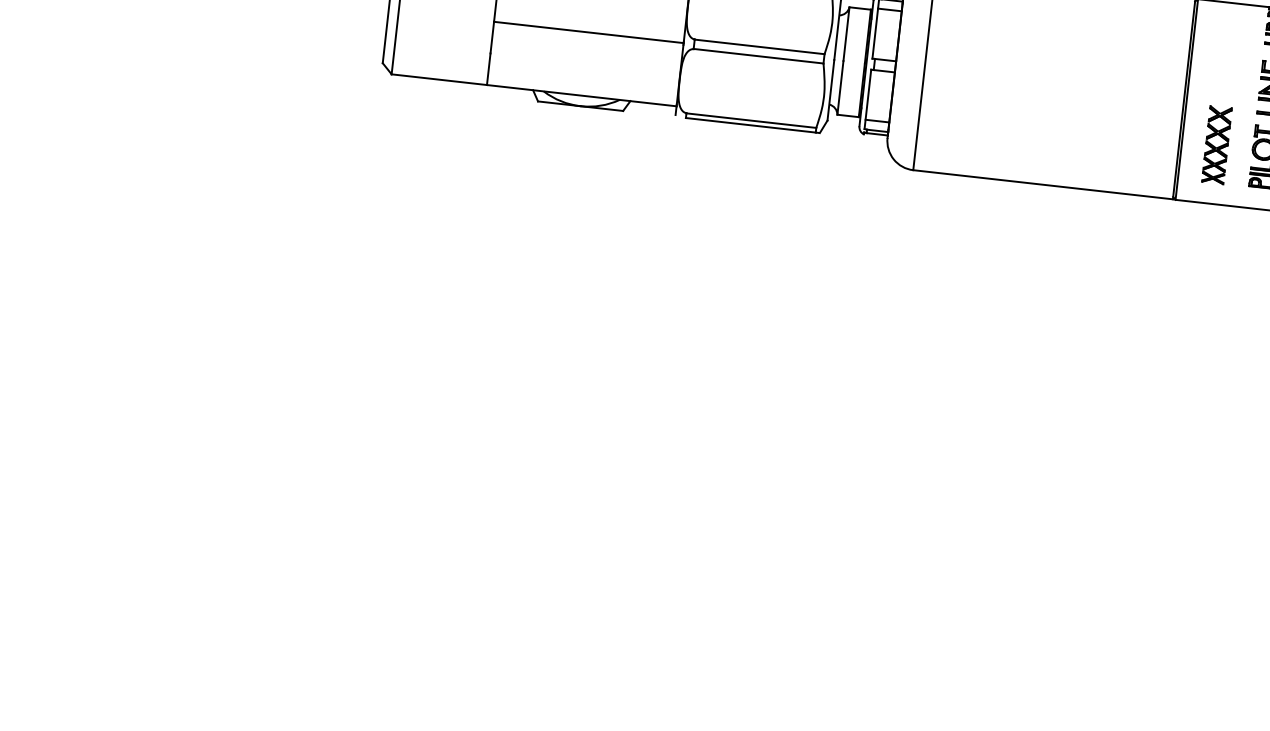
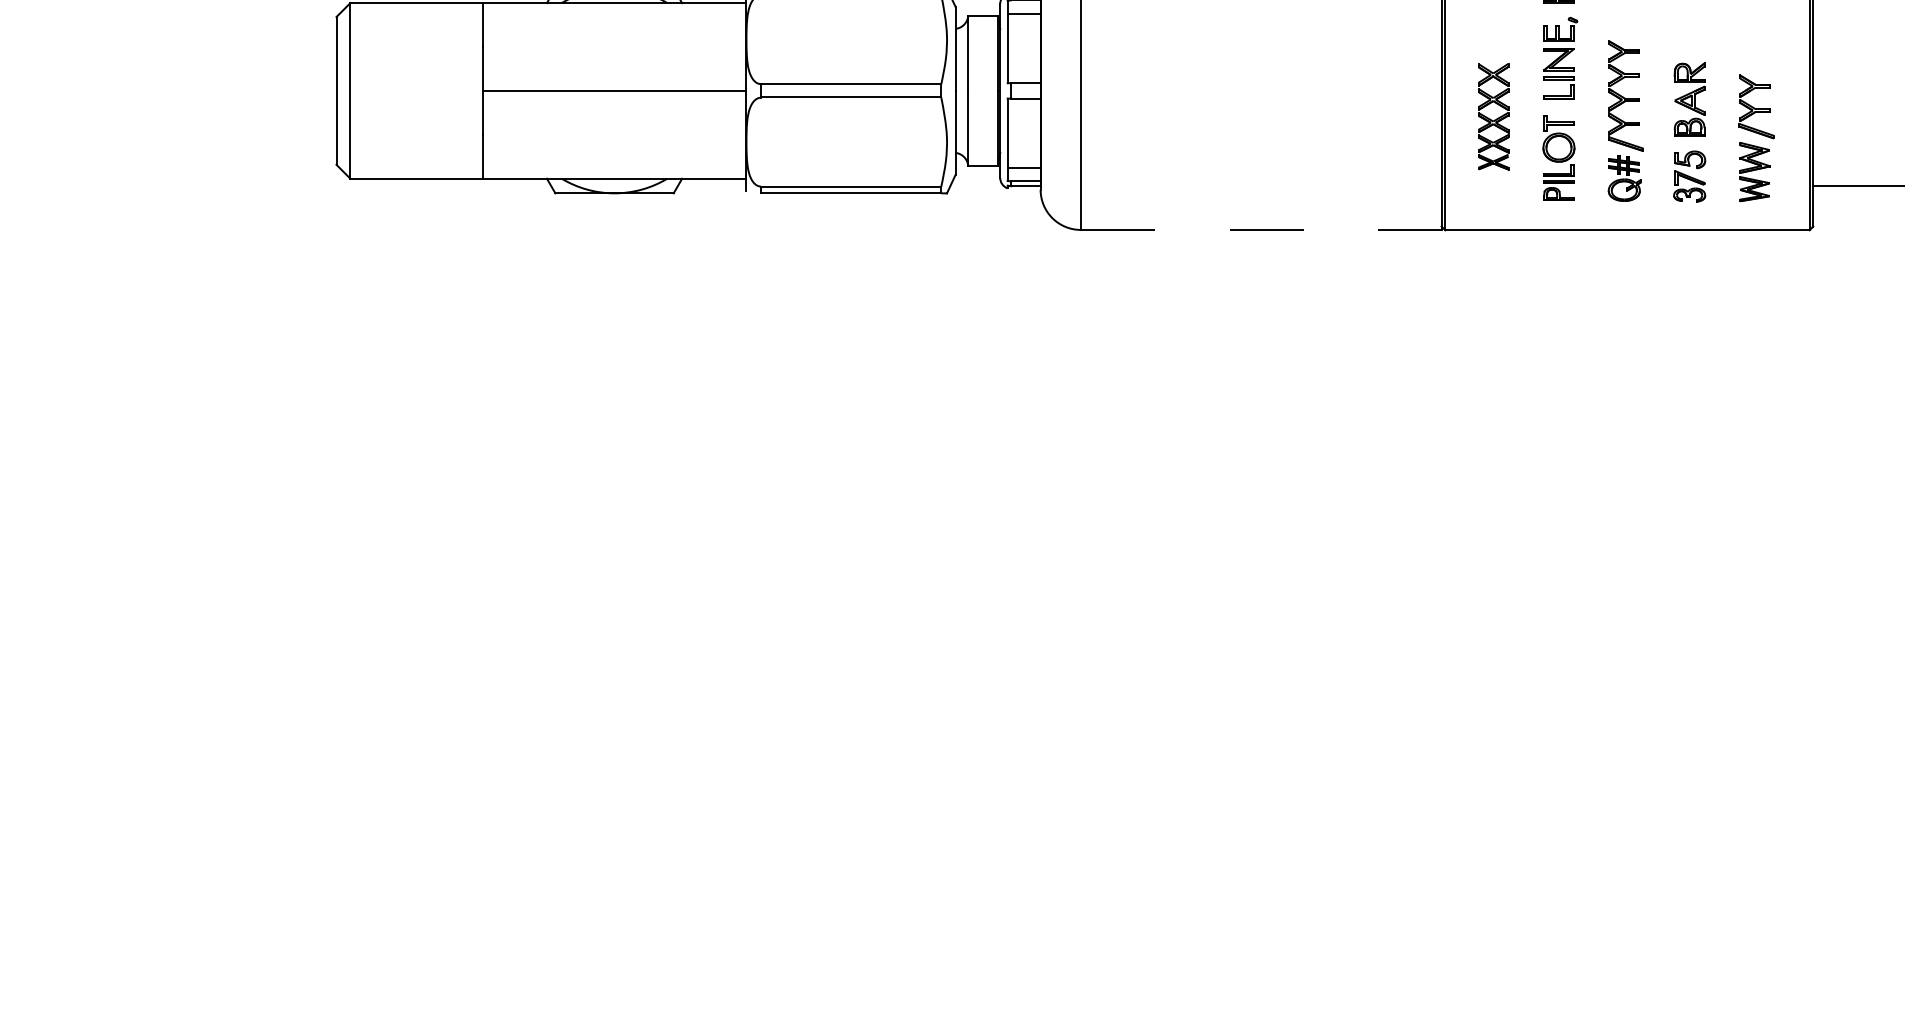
part: (1216, 144) -> (1493, 116), moved
line: (1043, 184) -> (1261, 229), solid -> dashed

